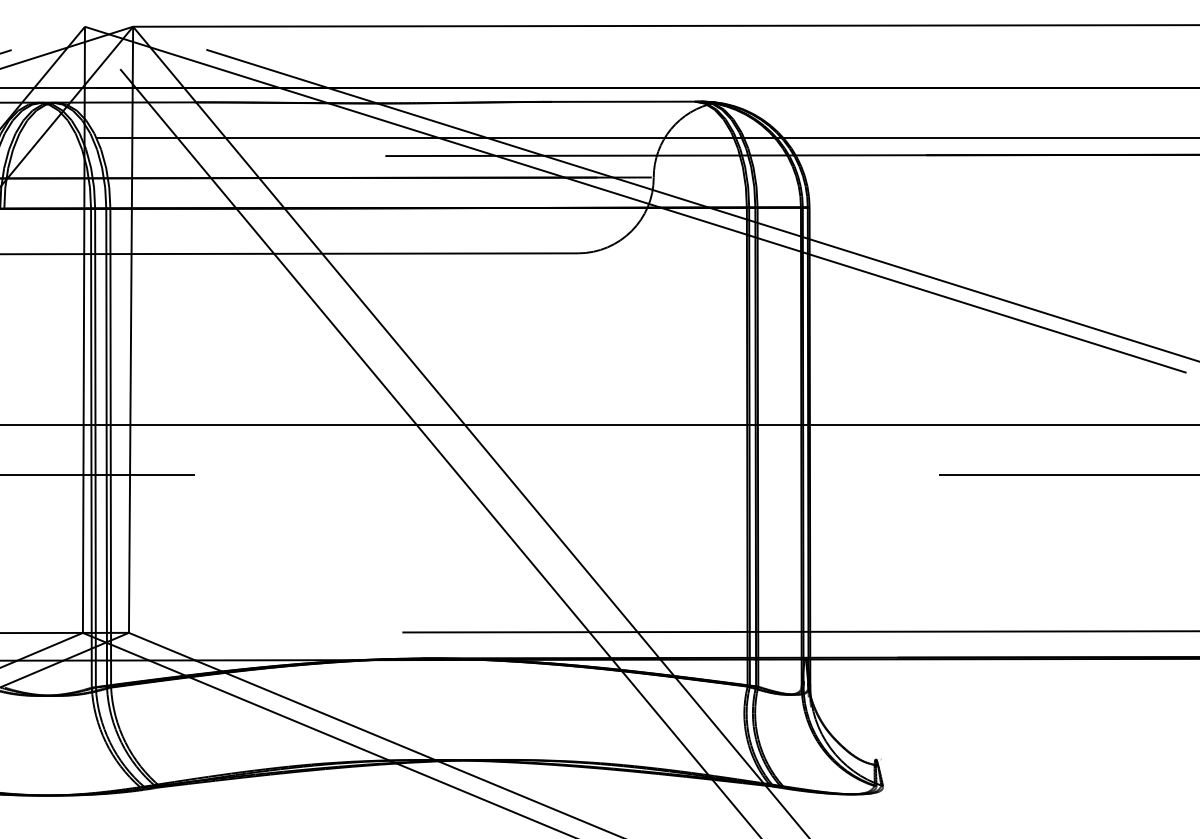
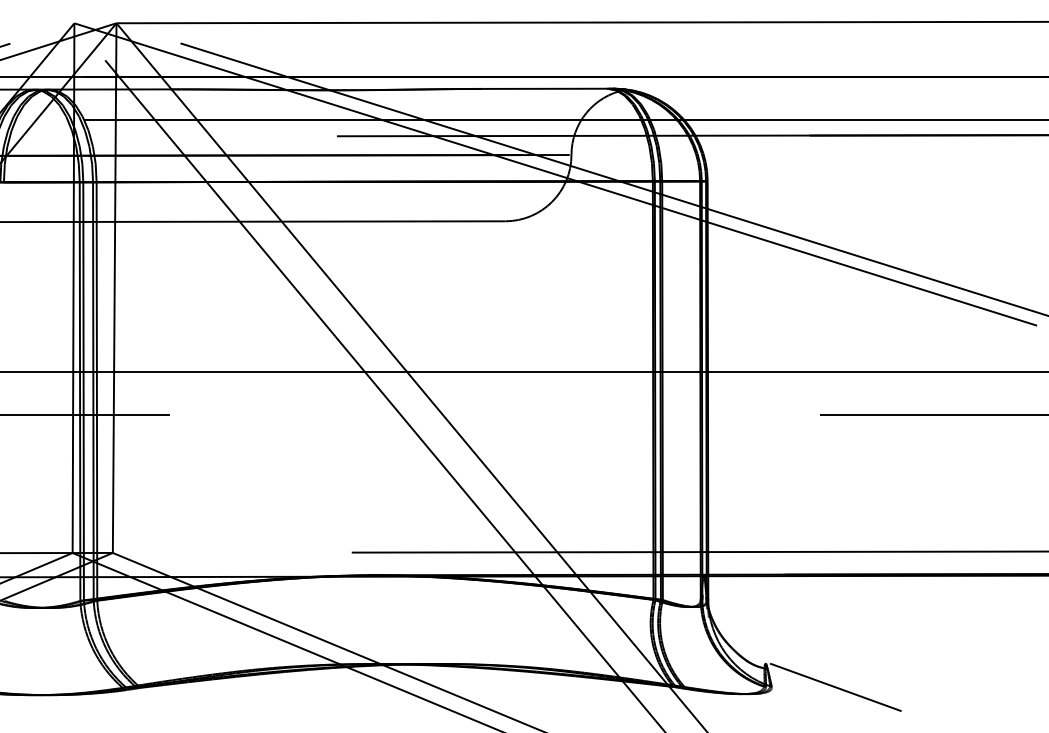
line: (955, 786) -> (835, 687), added

